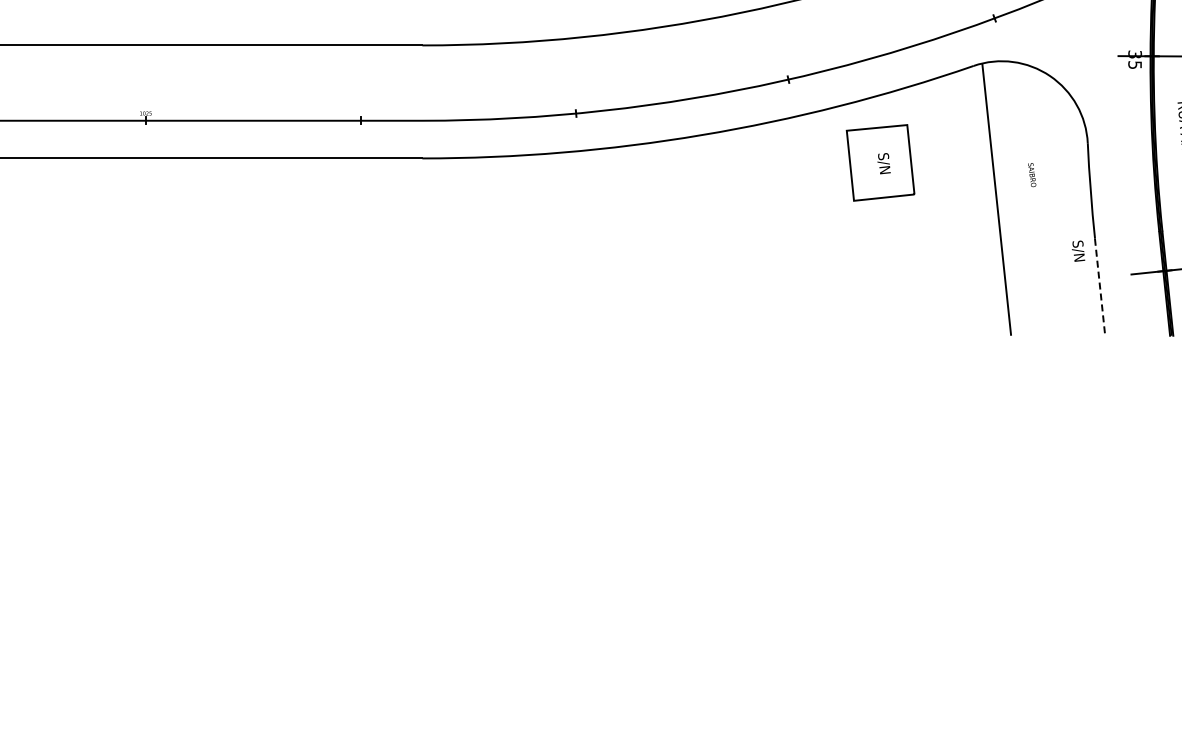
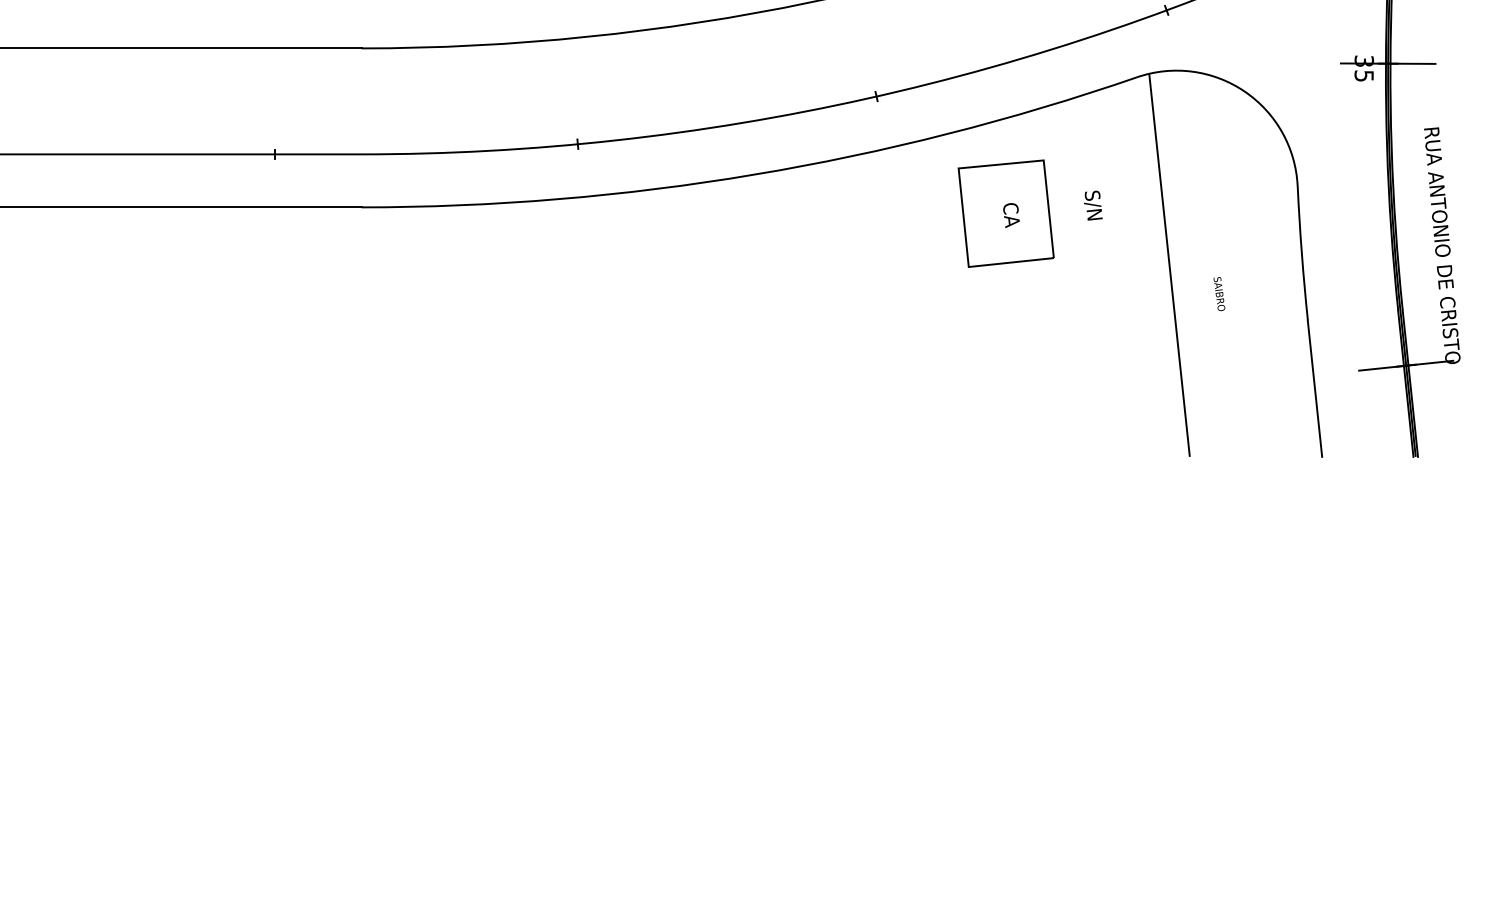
text: (883, 163) -> (1010, 214), S/N -> CA
text: (1032, 175) -> (1219, 294), moved
text: (1078, 250) -> (1093, 204), moved
line: (1100, 287) -> (1315, 388), dashed -> solid

